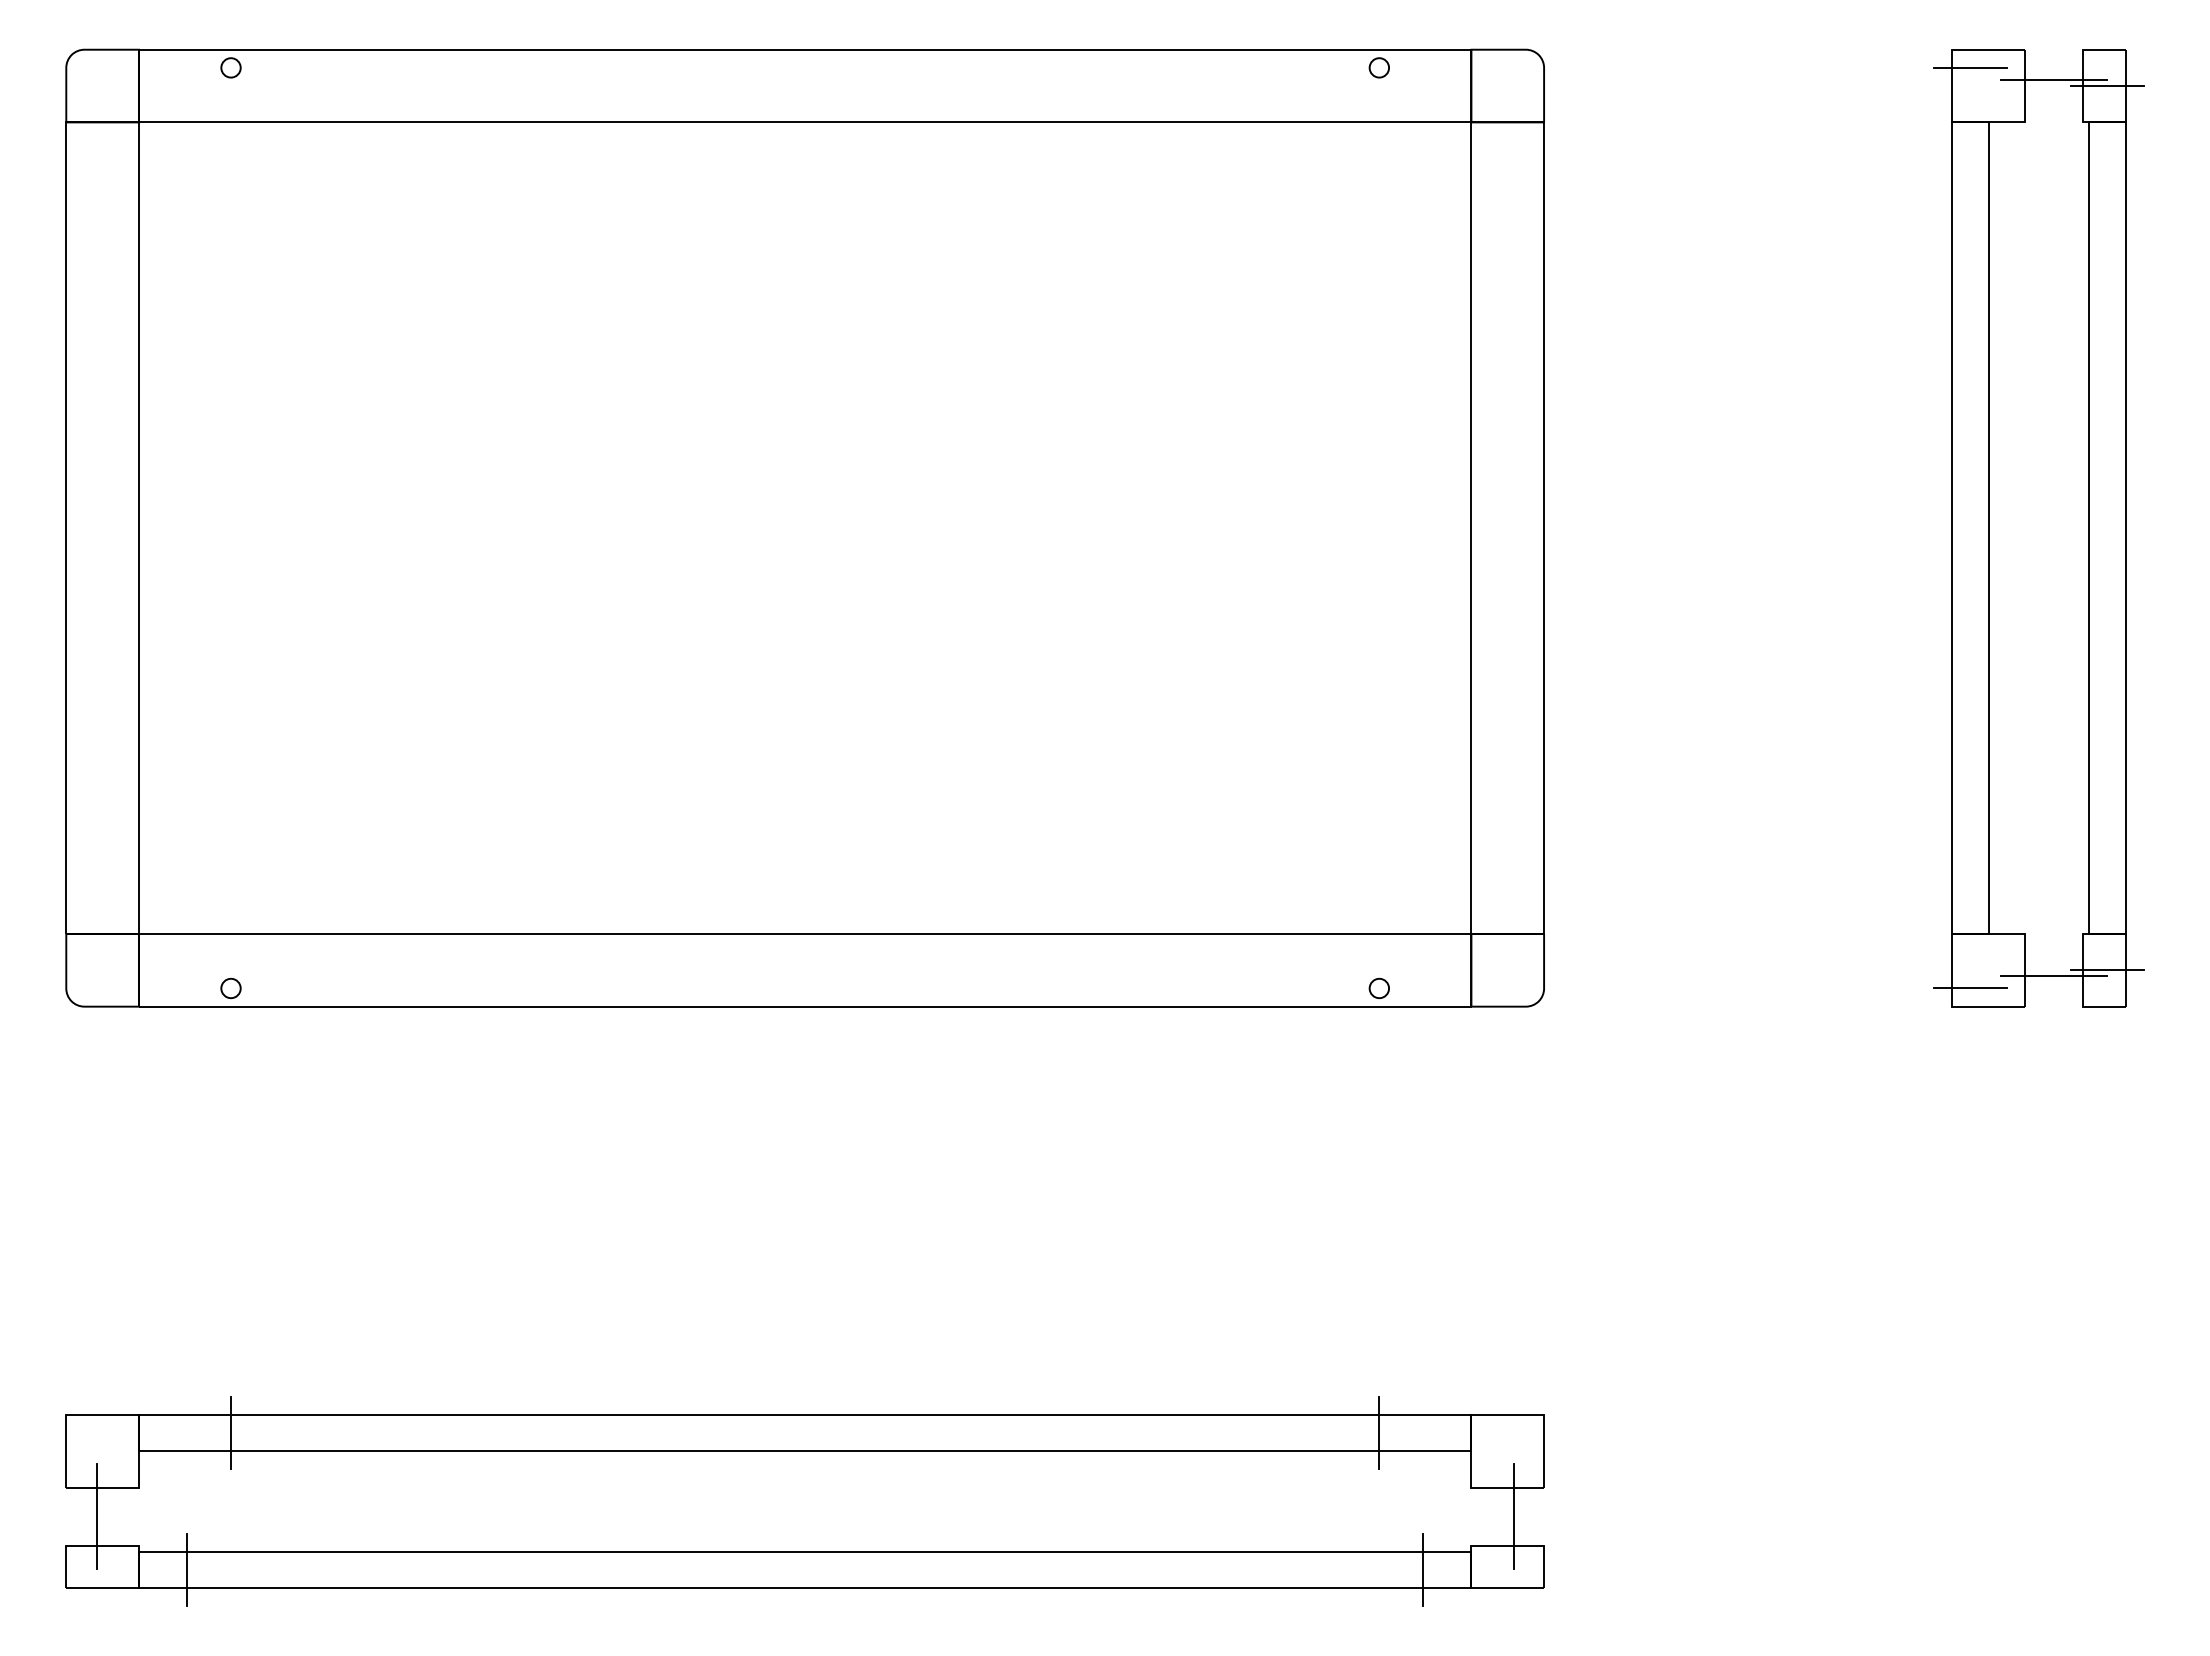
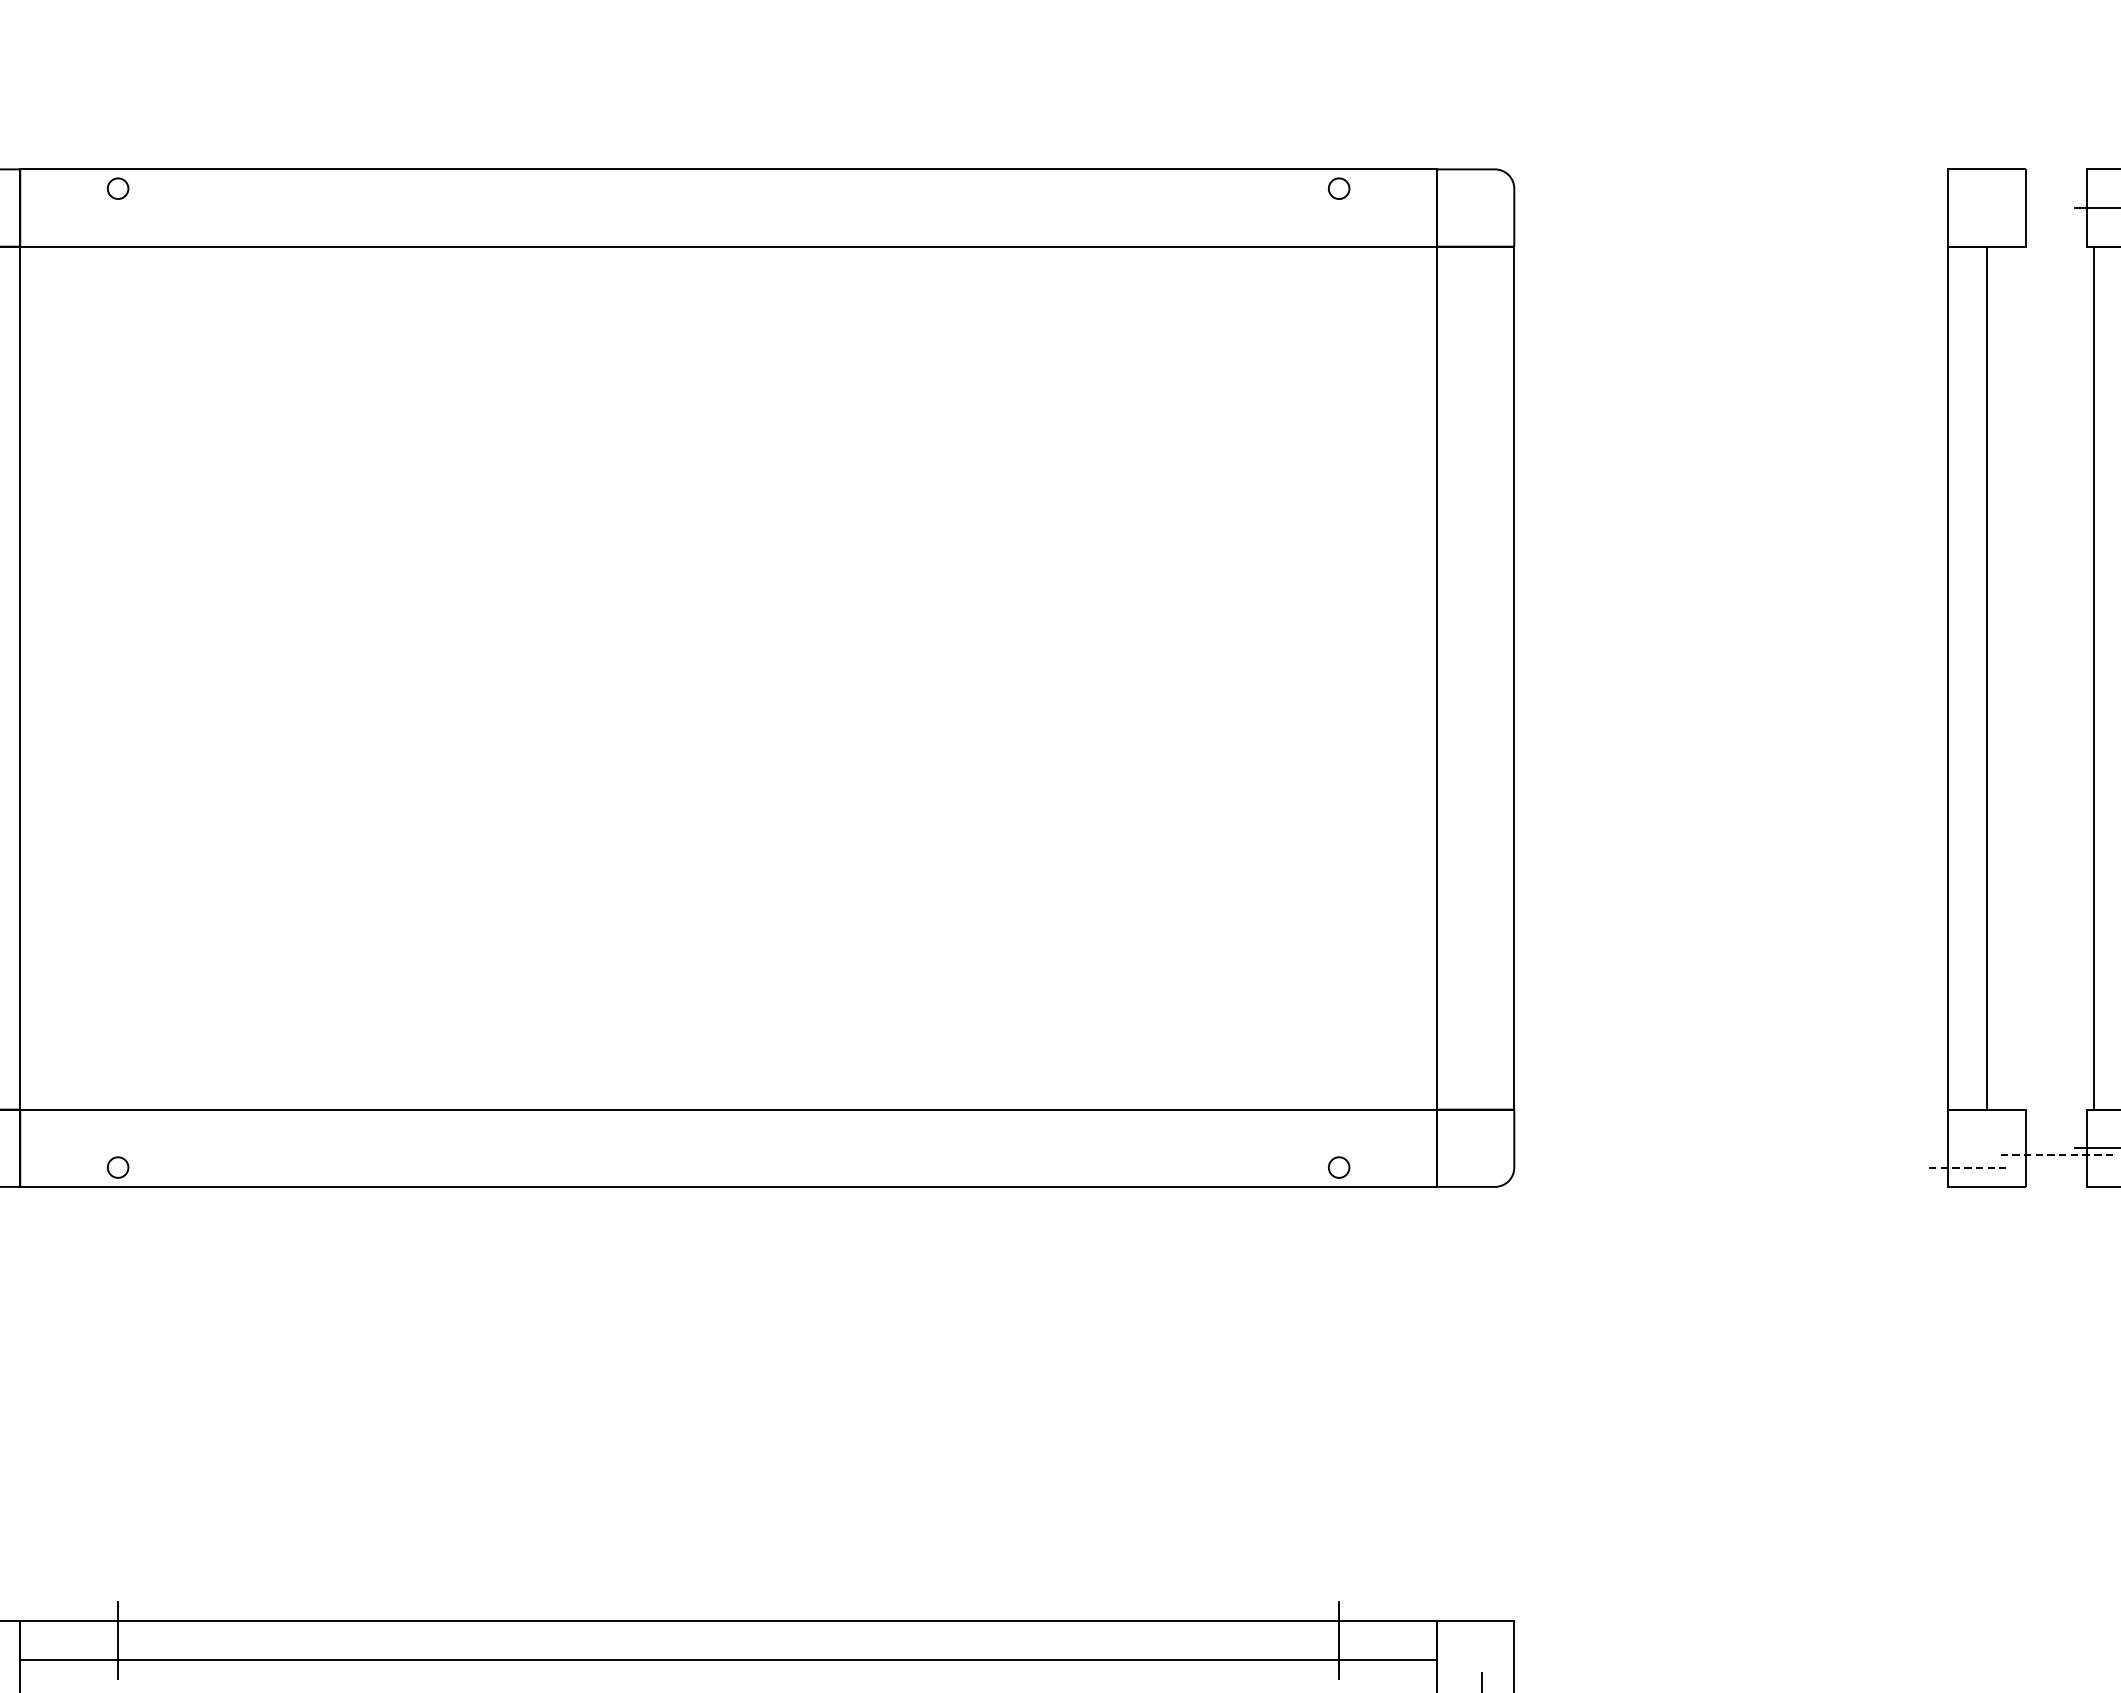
line: (1970, 67) -> (1967, 188), removed
line: (2053, 80) -> (2055, 202), removed
line: (2054, 976) -> (2057, 1154), solid -> dashed
line: (1970, 988) -> (1967, 1167), solid -> dashed

